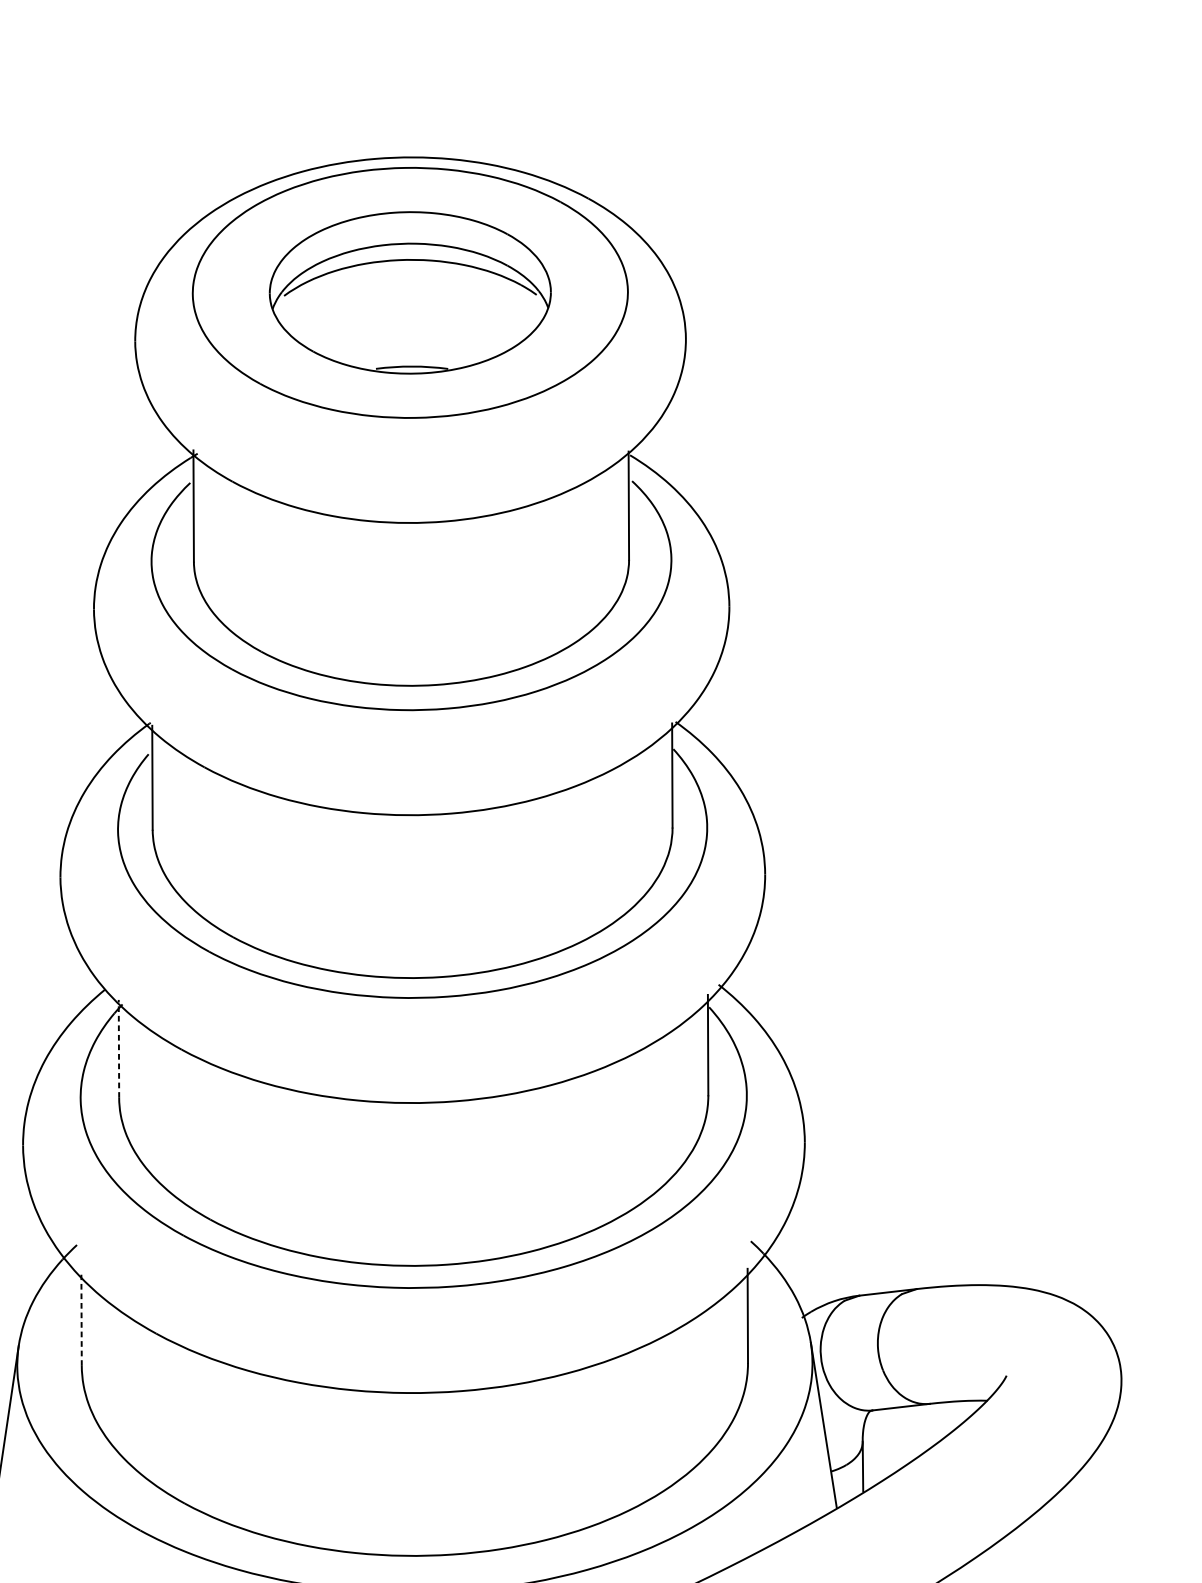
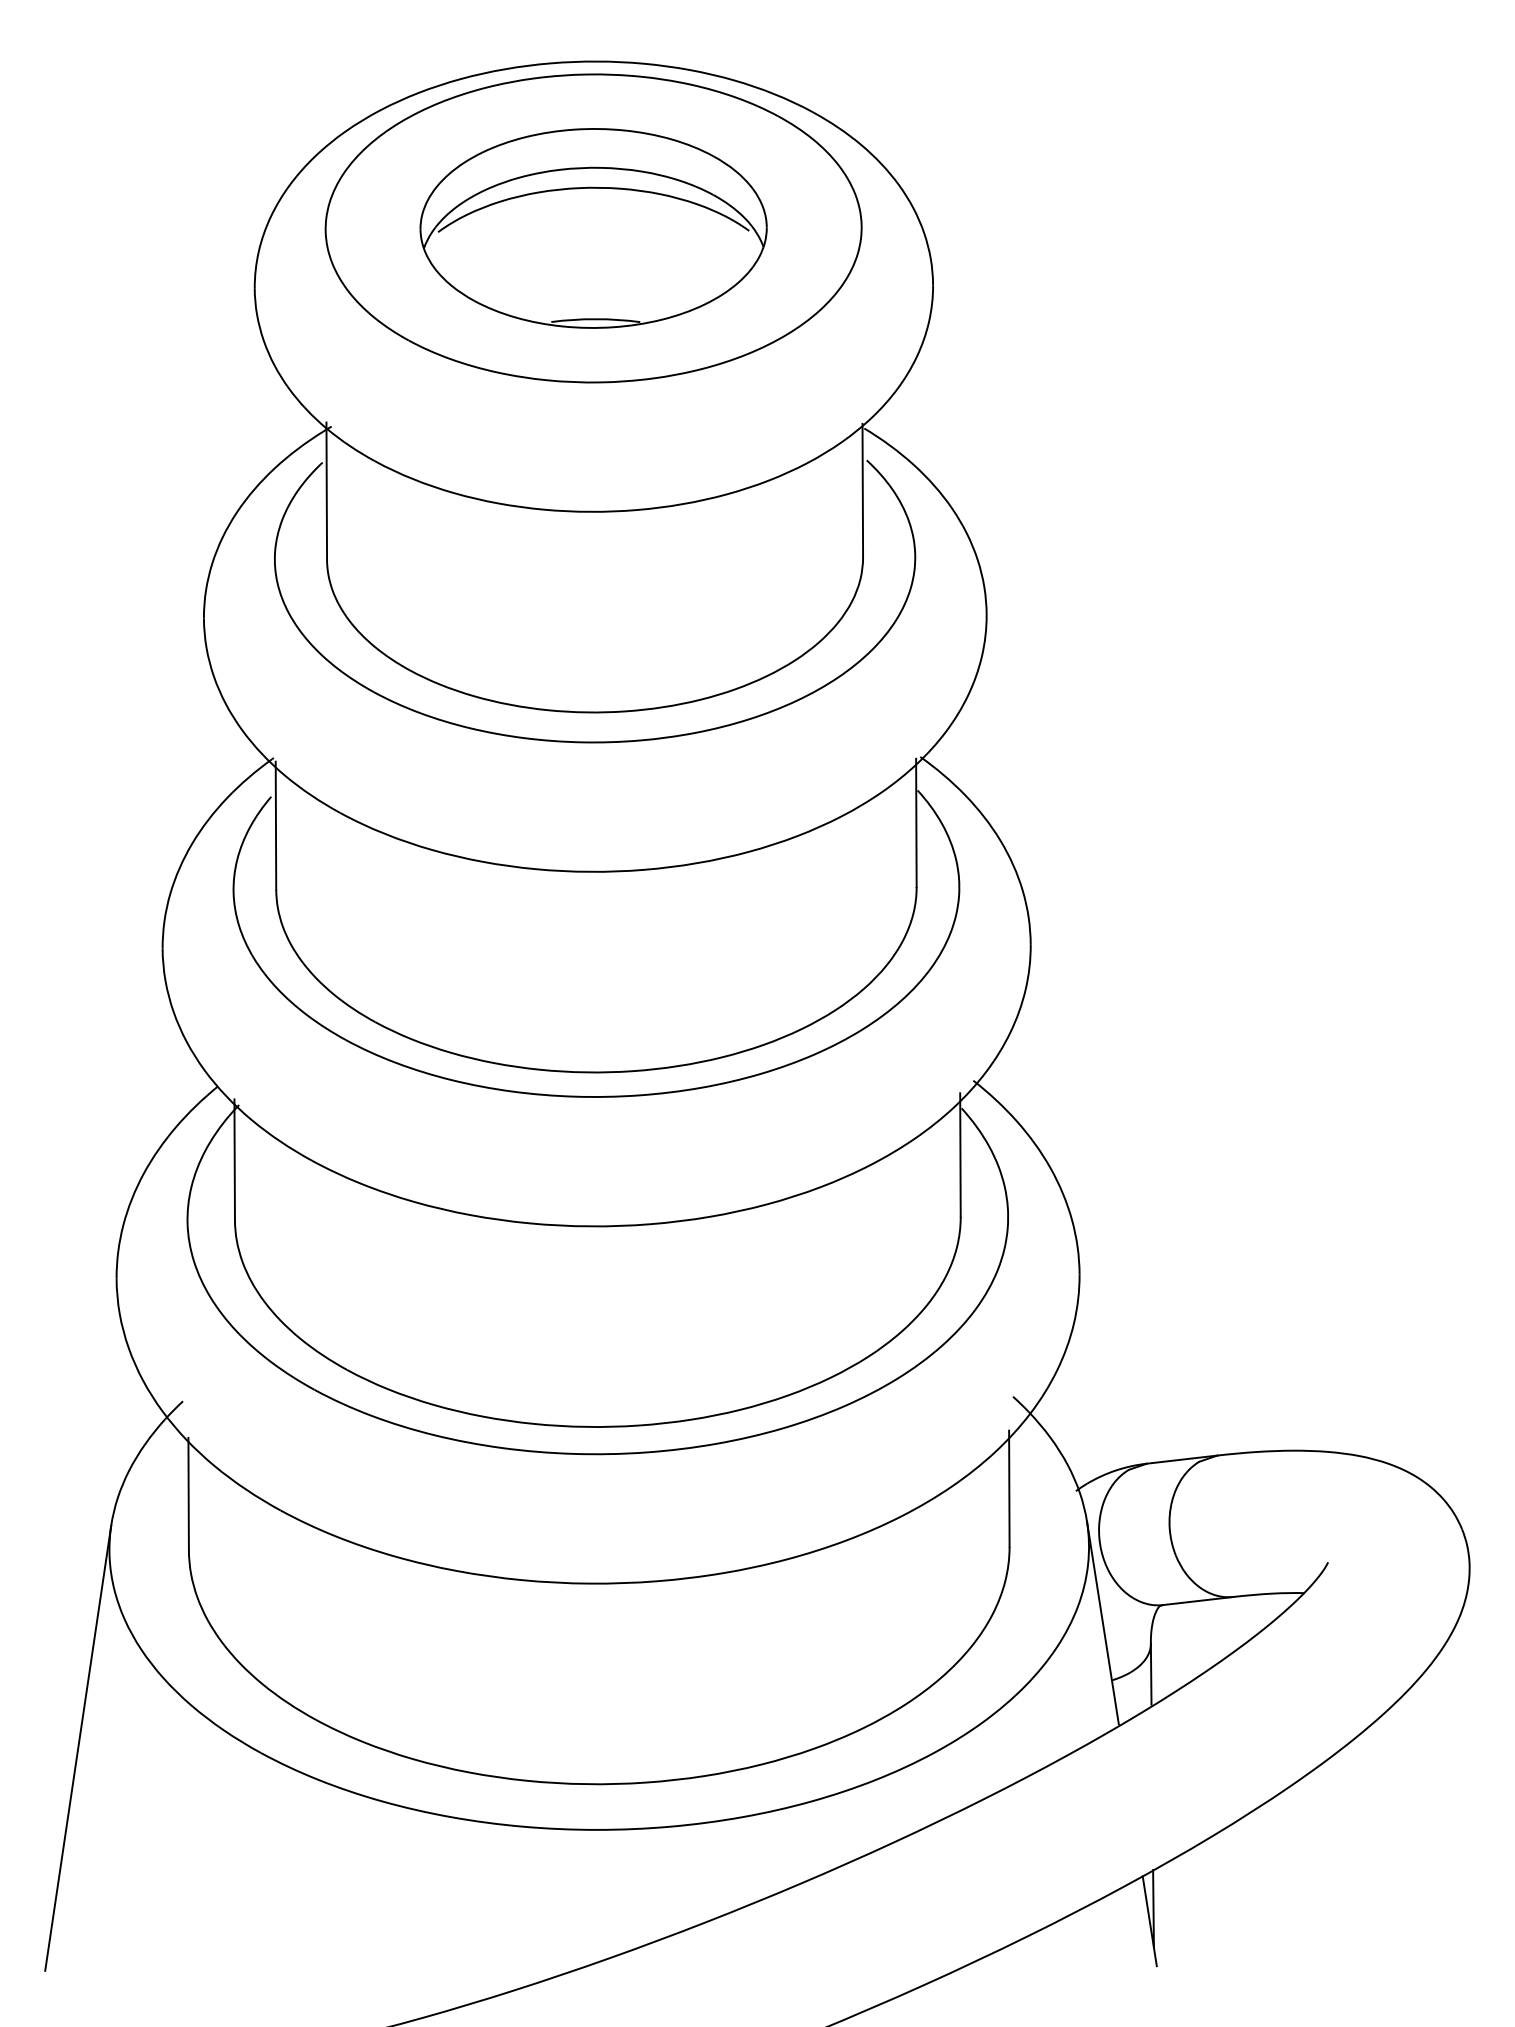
line: (118, 1048) -> (234, 1159), dashed -> solid
line: (81, 1319) -> (188, 1493), dashed -> solid

